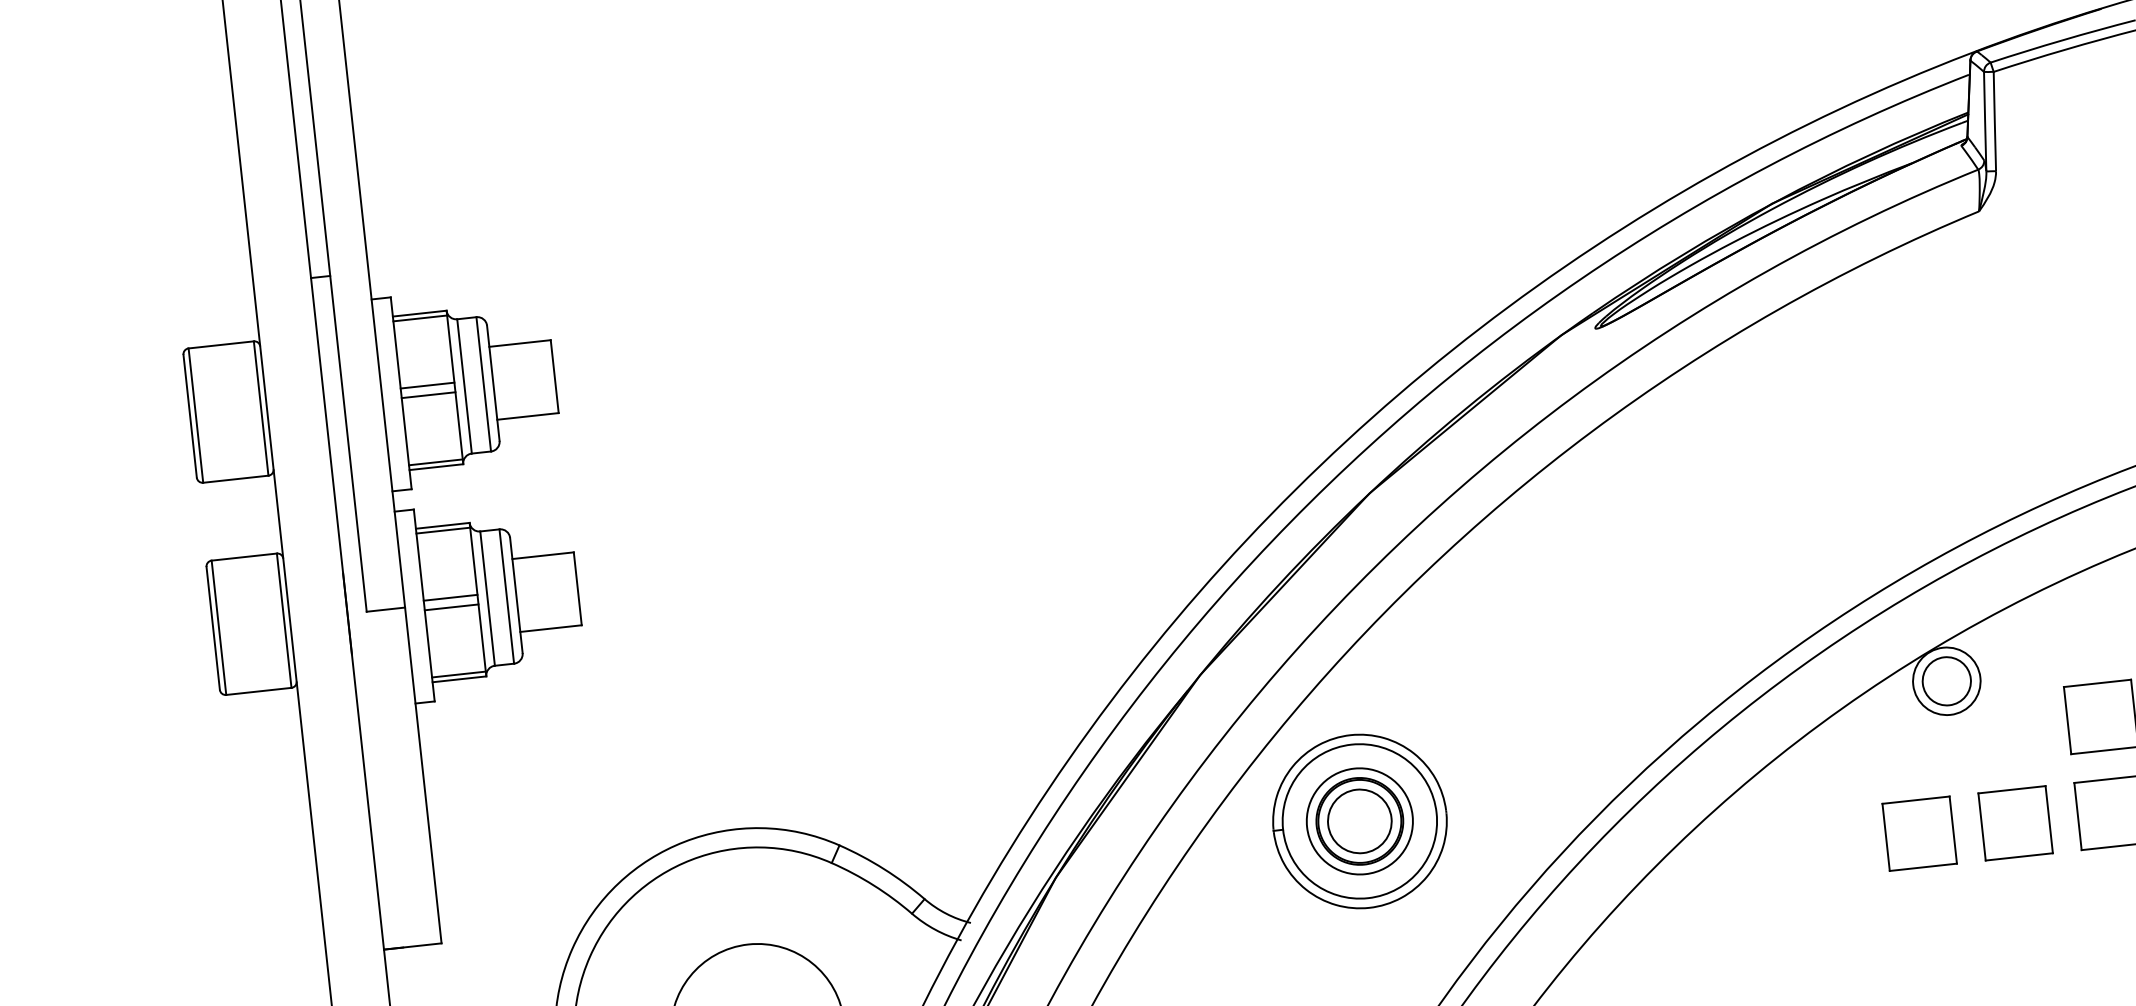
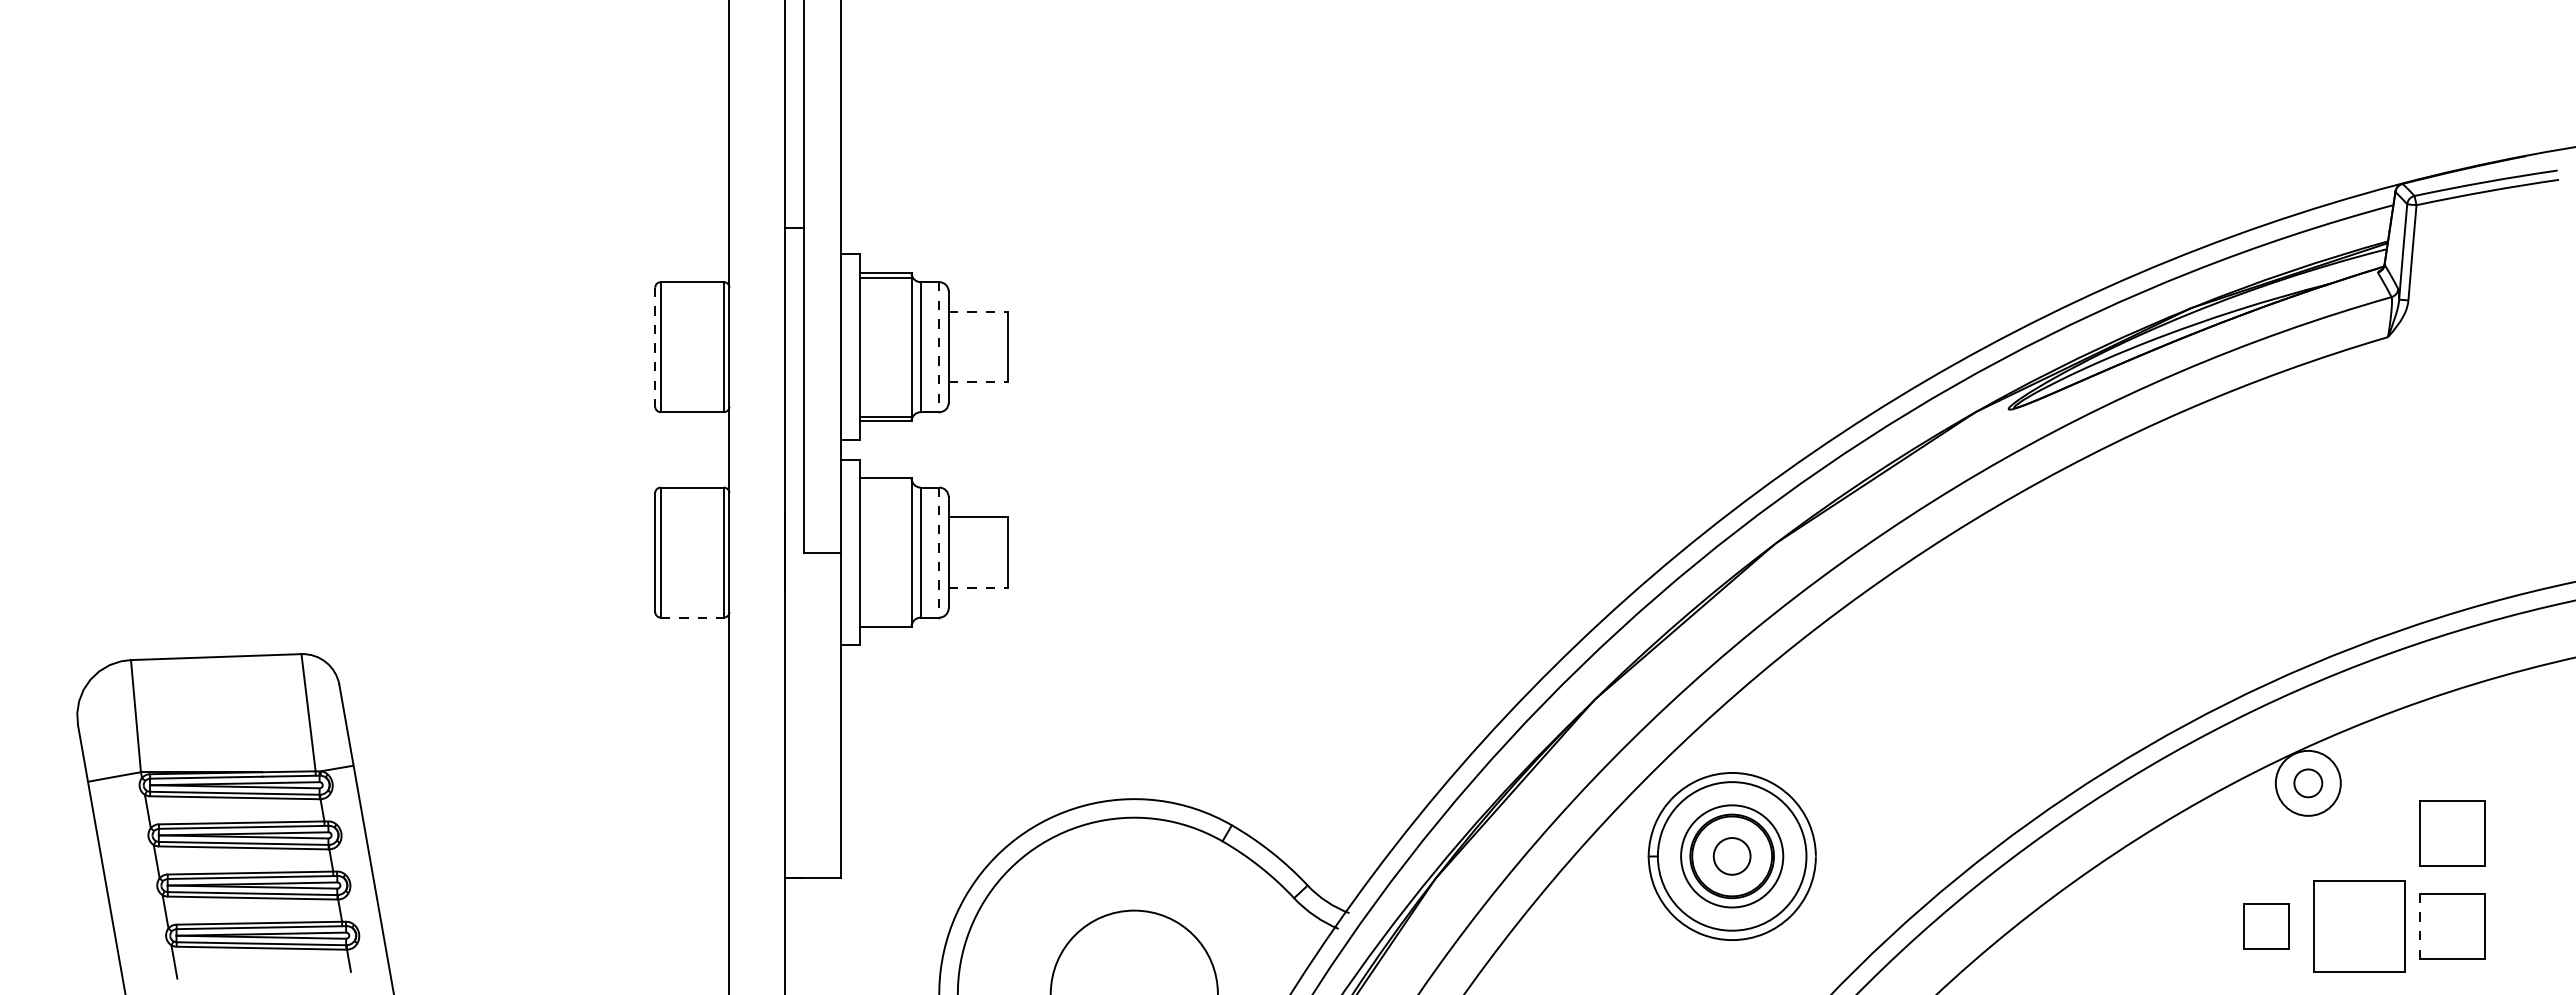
line: (520, 343) -> (978, 311), solid -> dashed
line: (483, 384) -> (939, 347), solid -> dashed
line: (427, 385) -> (885, 342), removed
line: (428, 394) -> (885, 351), removed
line: (190, 416) -> (655, 347), solid -> dashed
line: (528, 416) -> (978, 382), solid -> dashed
line: (443, 530) -> (885, 482), removed
line: (450, 597) -> (885, 547), removed
line: (507, 597) -> (939, 553), solid -> dashed
line: (451, 607) -> (885, 557), removed
line: (551, 628) -> (978, 587), solid -> dashed
line: (458, 674) -> (885, 622), removed
circle: (1947, 681) -> (2308, 783), size x0.6
line: (259, 691) -> (692, 617), solid -> dashed
line: (2077, 816) -> (2419, 926), solid -> dashed
circle: (1359, 821) -> (1731, 856), size x0.6
part: (2015, 823) -> (2359, 926), size x1.4
part: (1919, 833) -> (2266, 926), size x0.7

